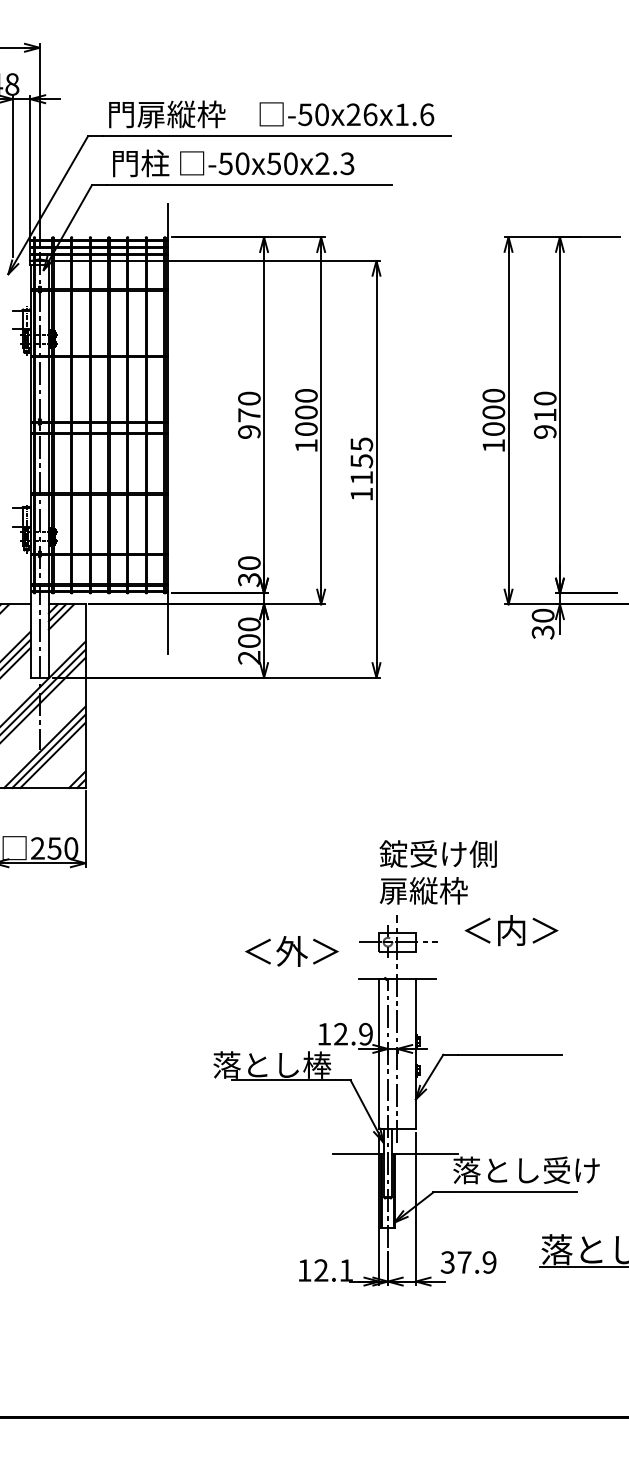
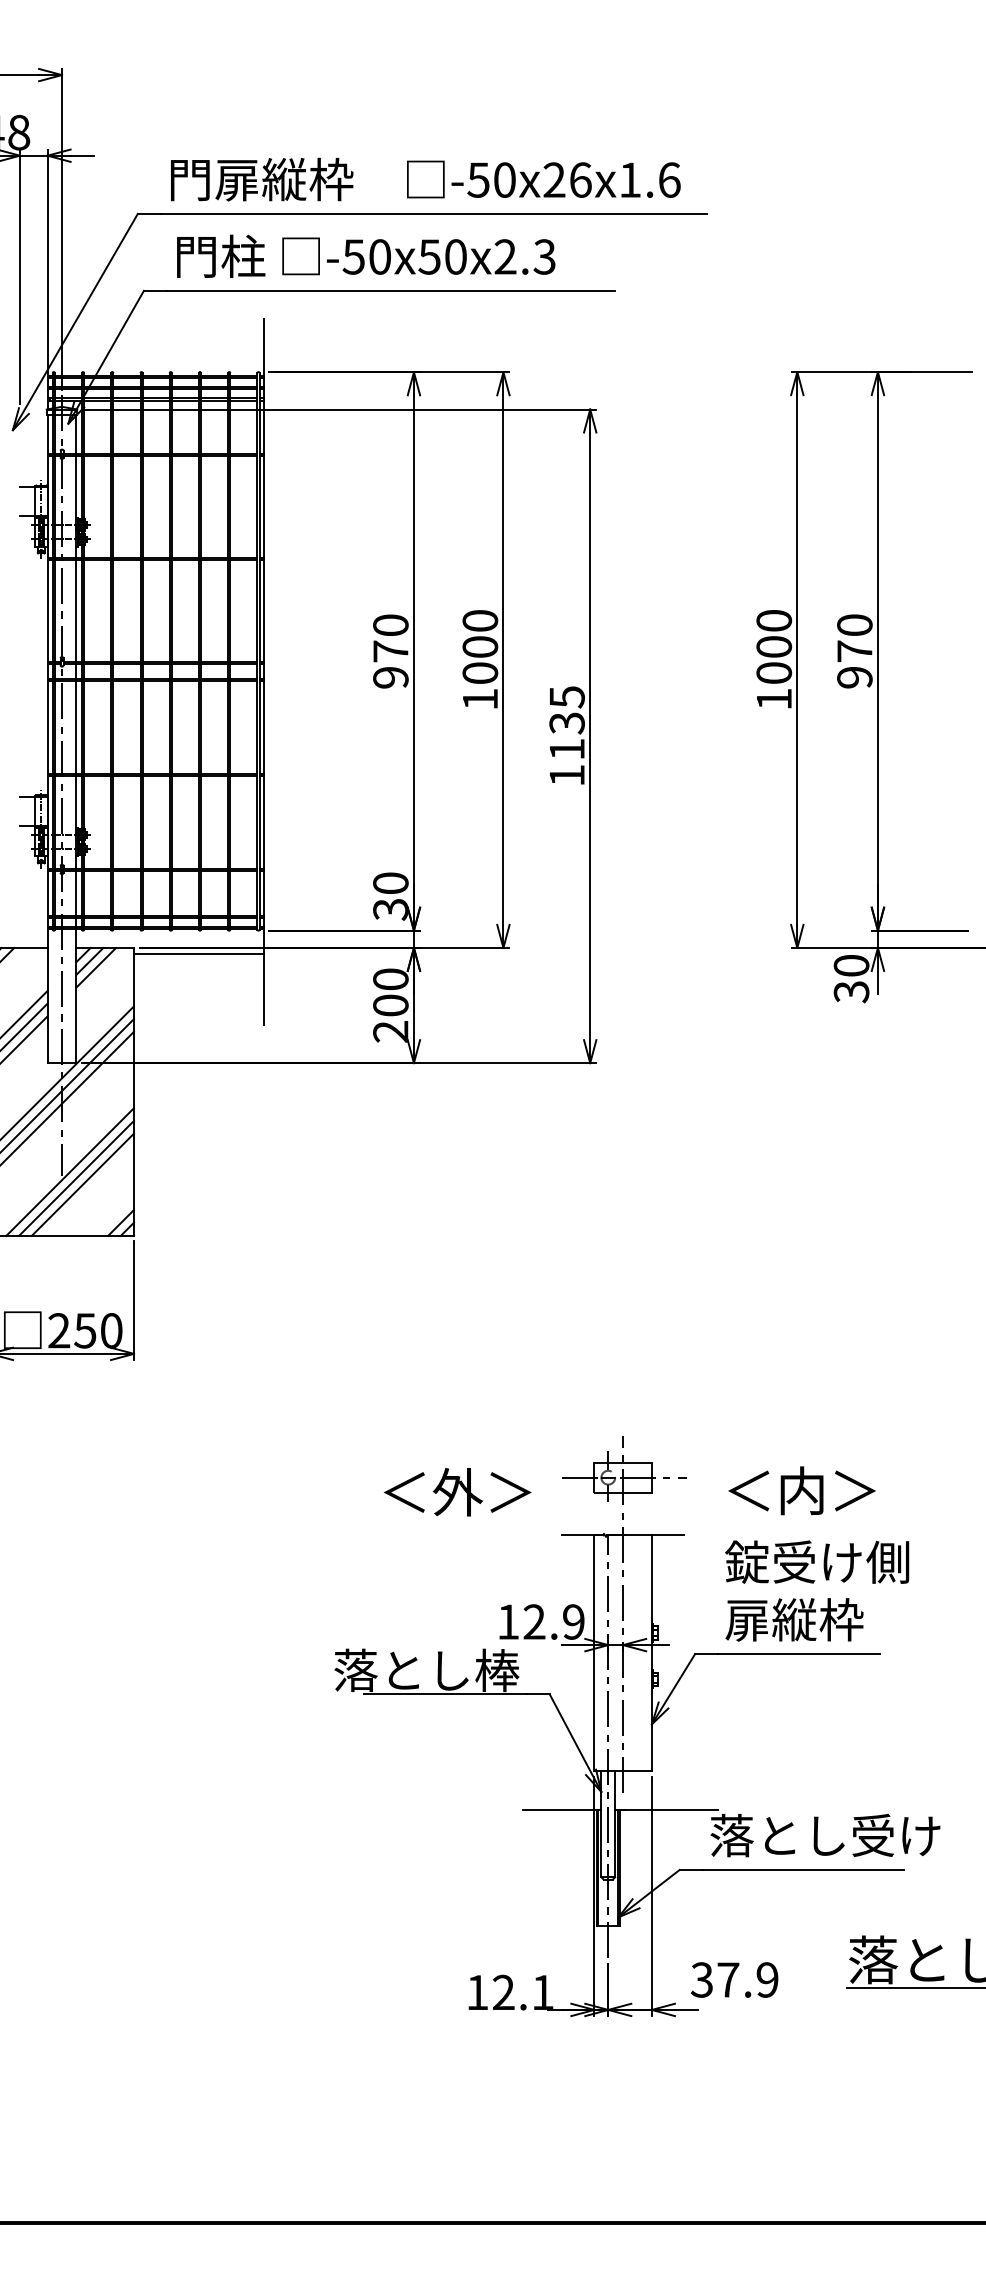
text: (545, 415) -> (855, 651), 910 -> 970
text: (361, 460) -> (566, 722), 1155 -> 1135
line: (126, 608) -> (198, 954), added
text: (437, 872) -> (816, 1591), moved
text: (511, 930) -> (801, 1490), moved

